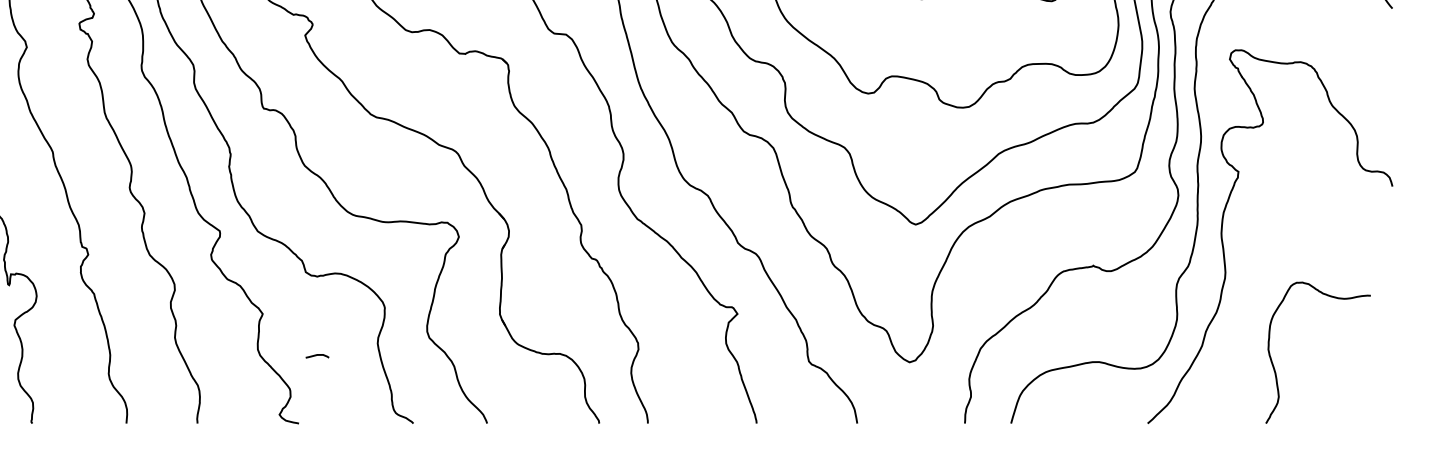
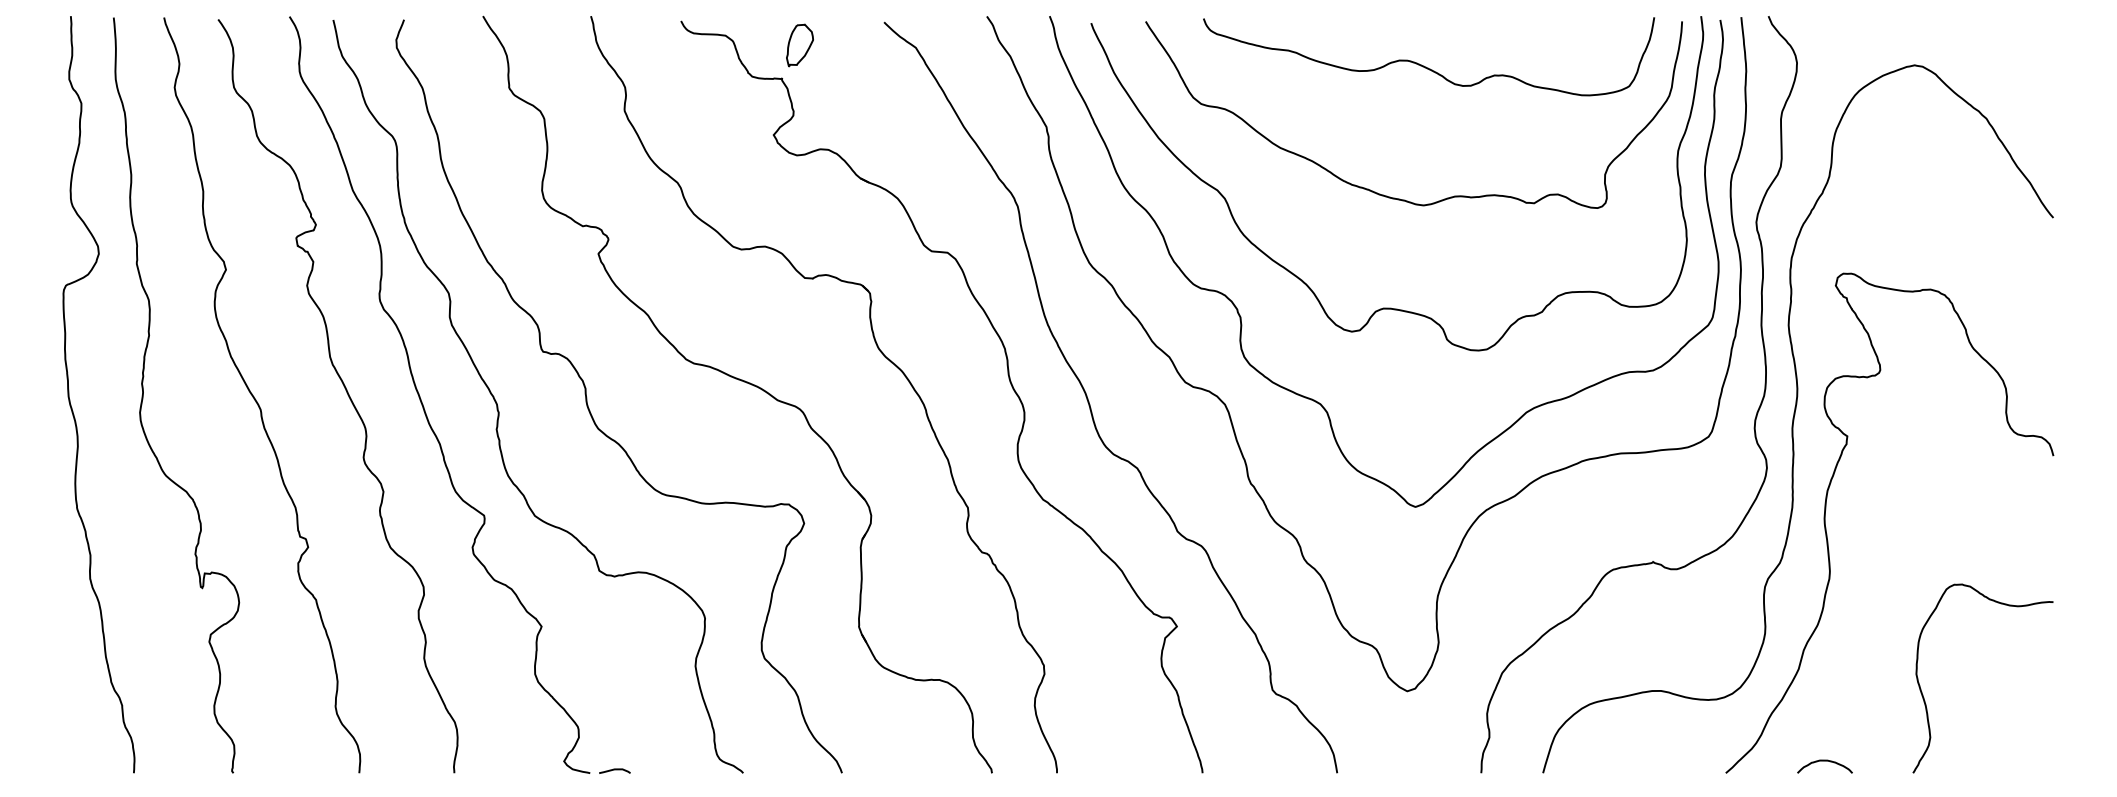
curve: (317, 355) -> (614, 770), moved
curve: (1274, 366) -> (1924, 697), moved
curve: (1221, 414) -> (1824, 761), added

